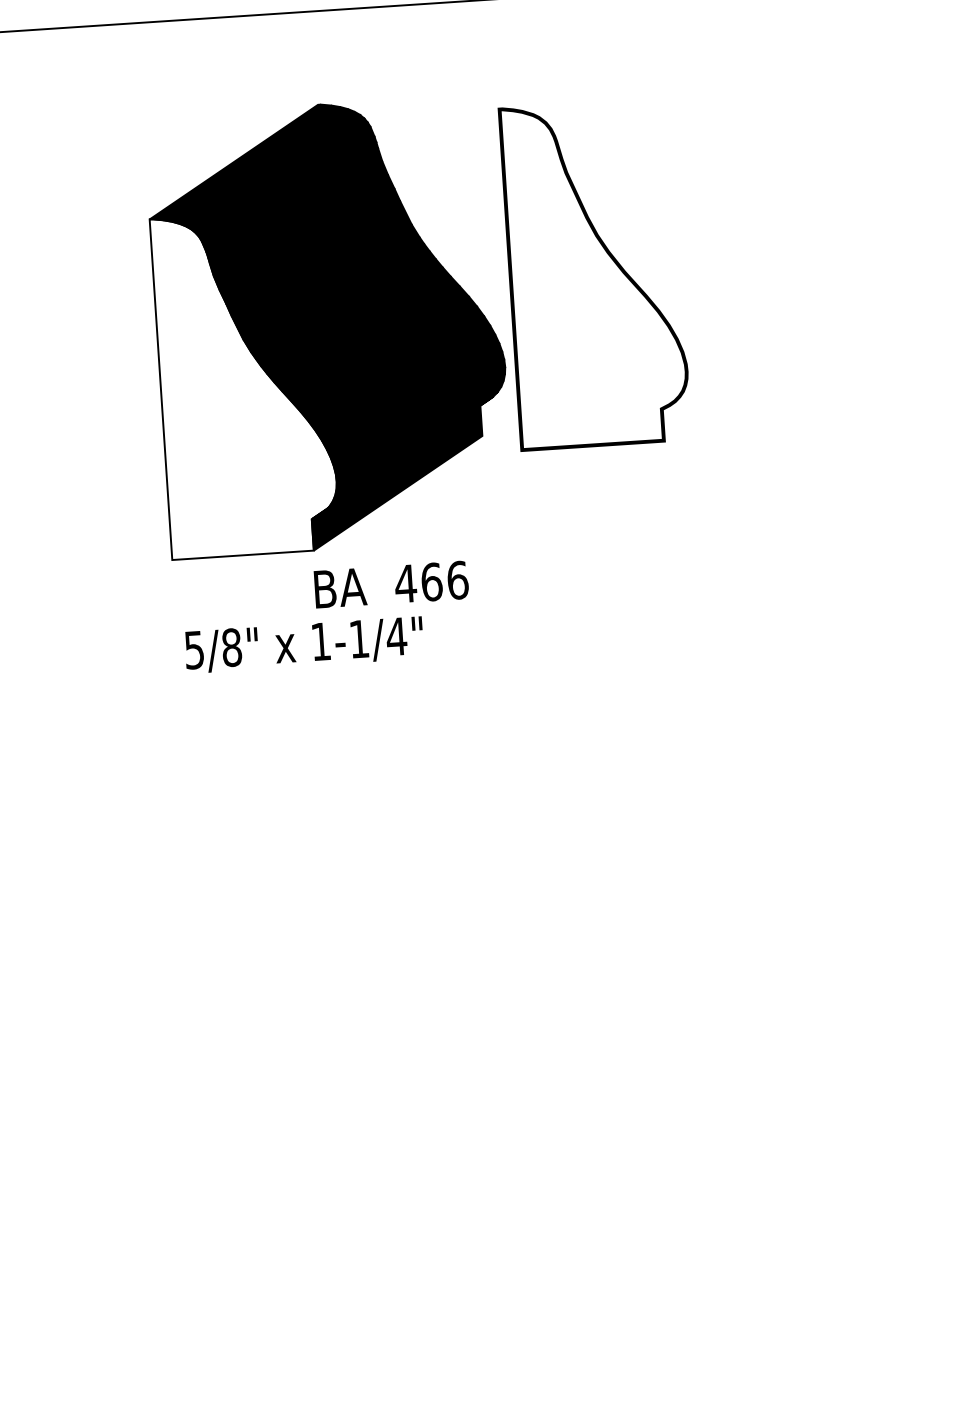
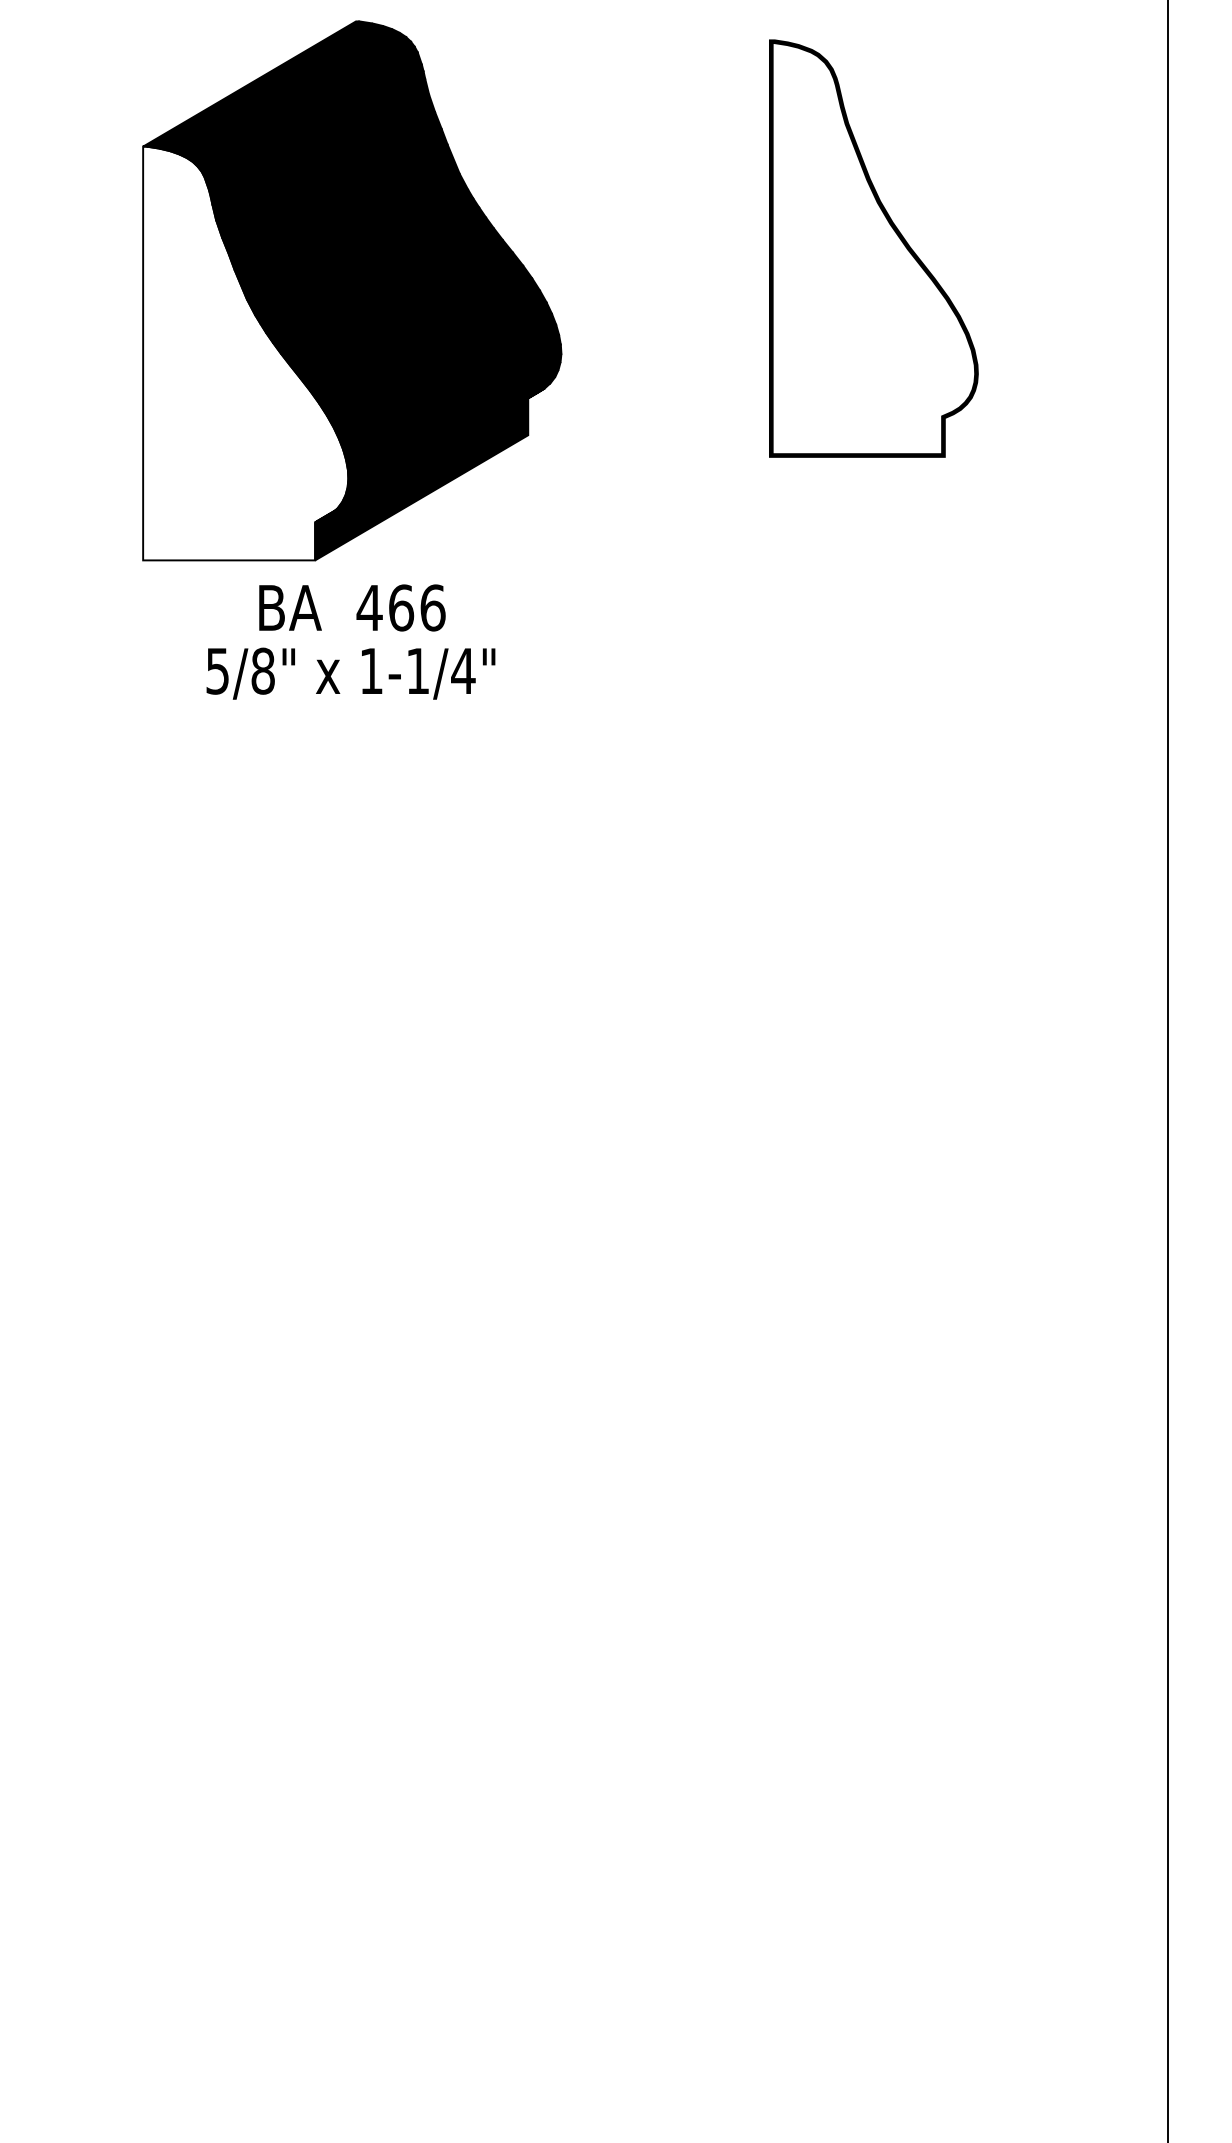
part: (595, 274) -> (873, 248), moved
text: (391, 584) -> (352, 607), moved
text: (303, 644) -> (350, 673), moved

